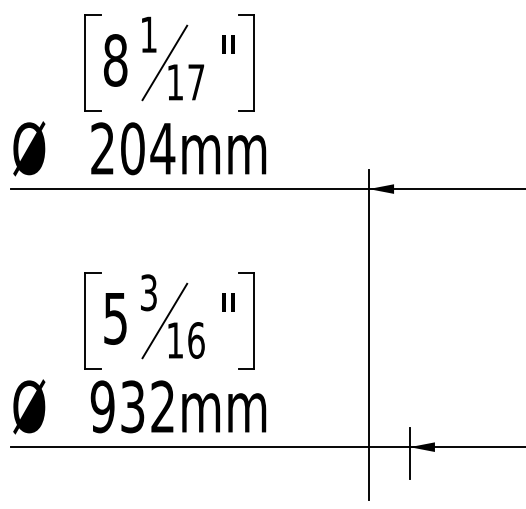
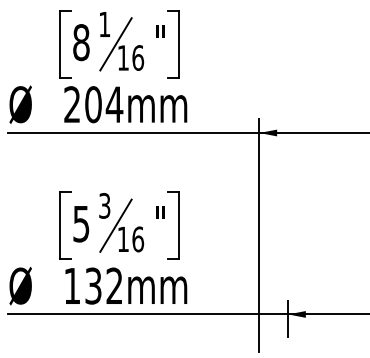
text: (196, 81) -> (138, 57), 17 -> 16
text: (102, 406) -> (72, 285), 932mm -> 132mm

